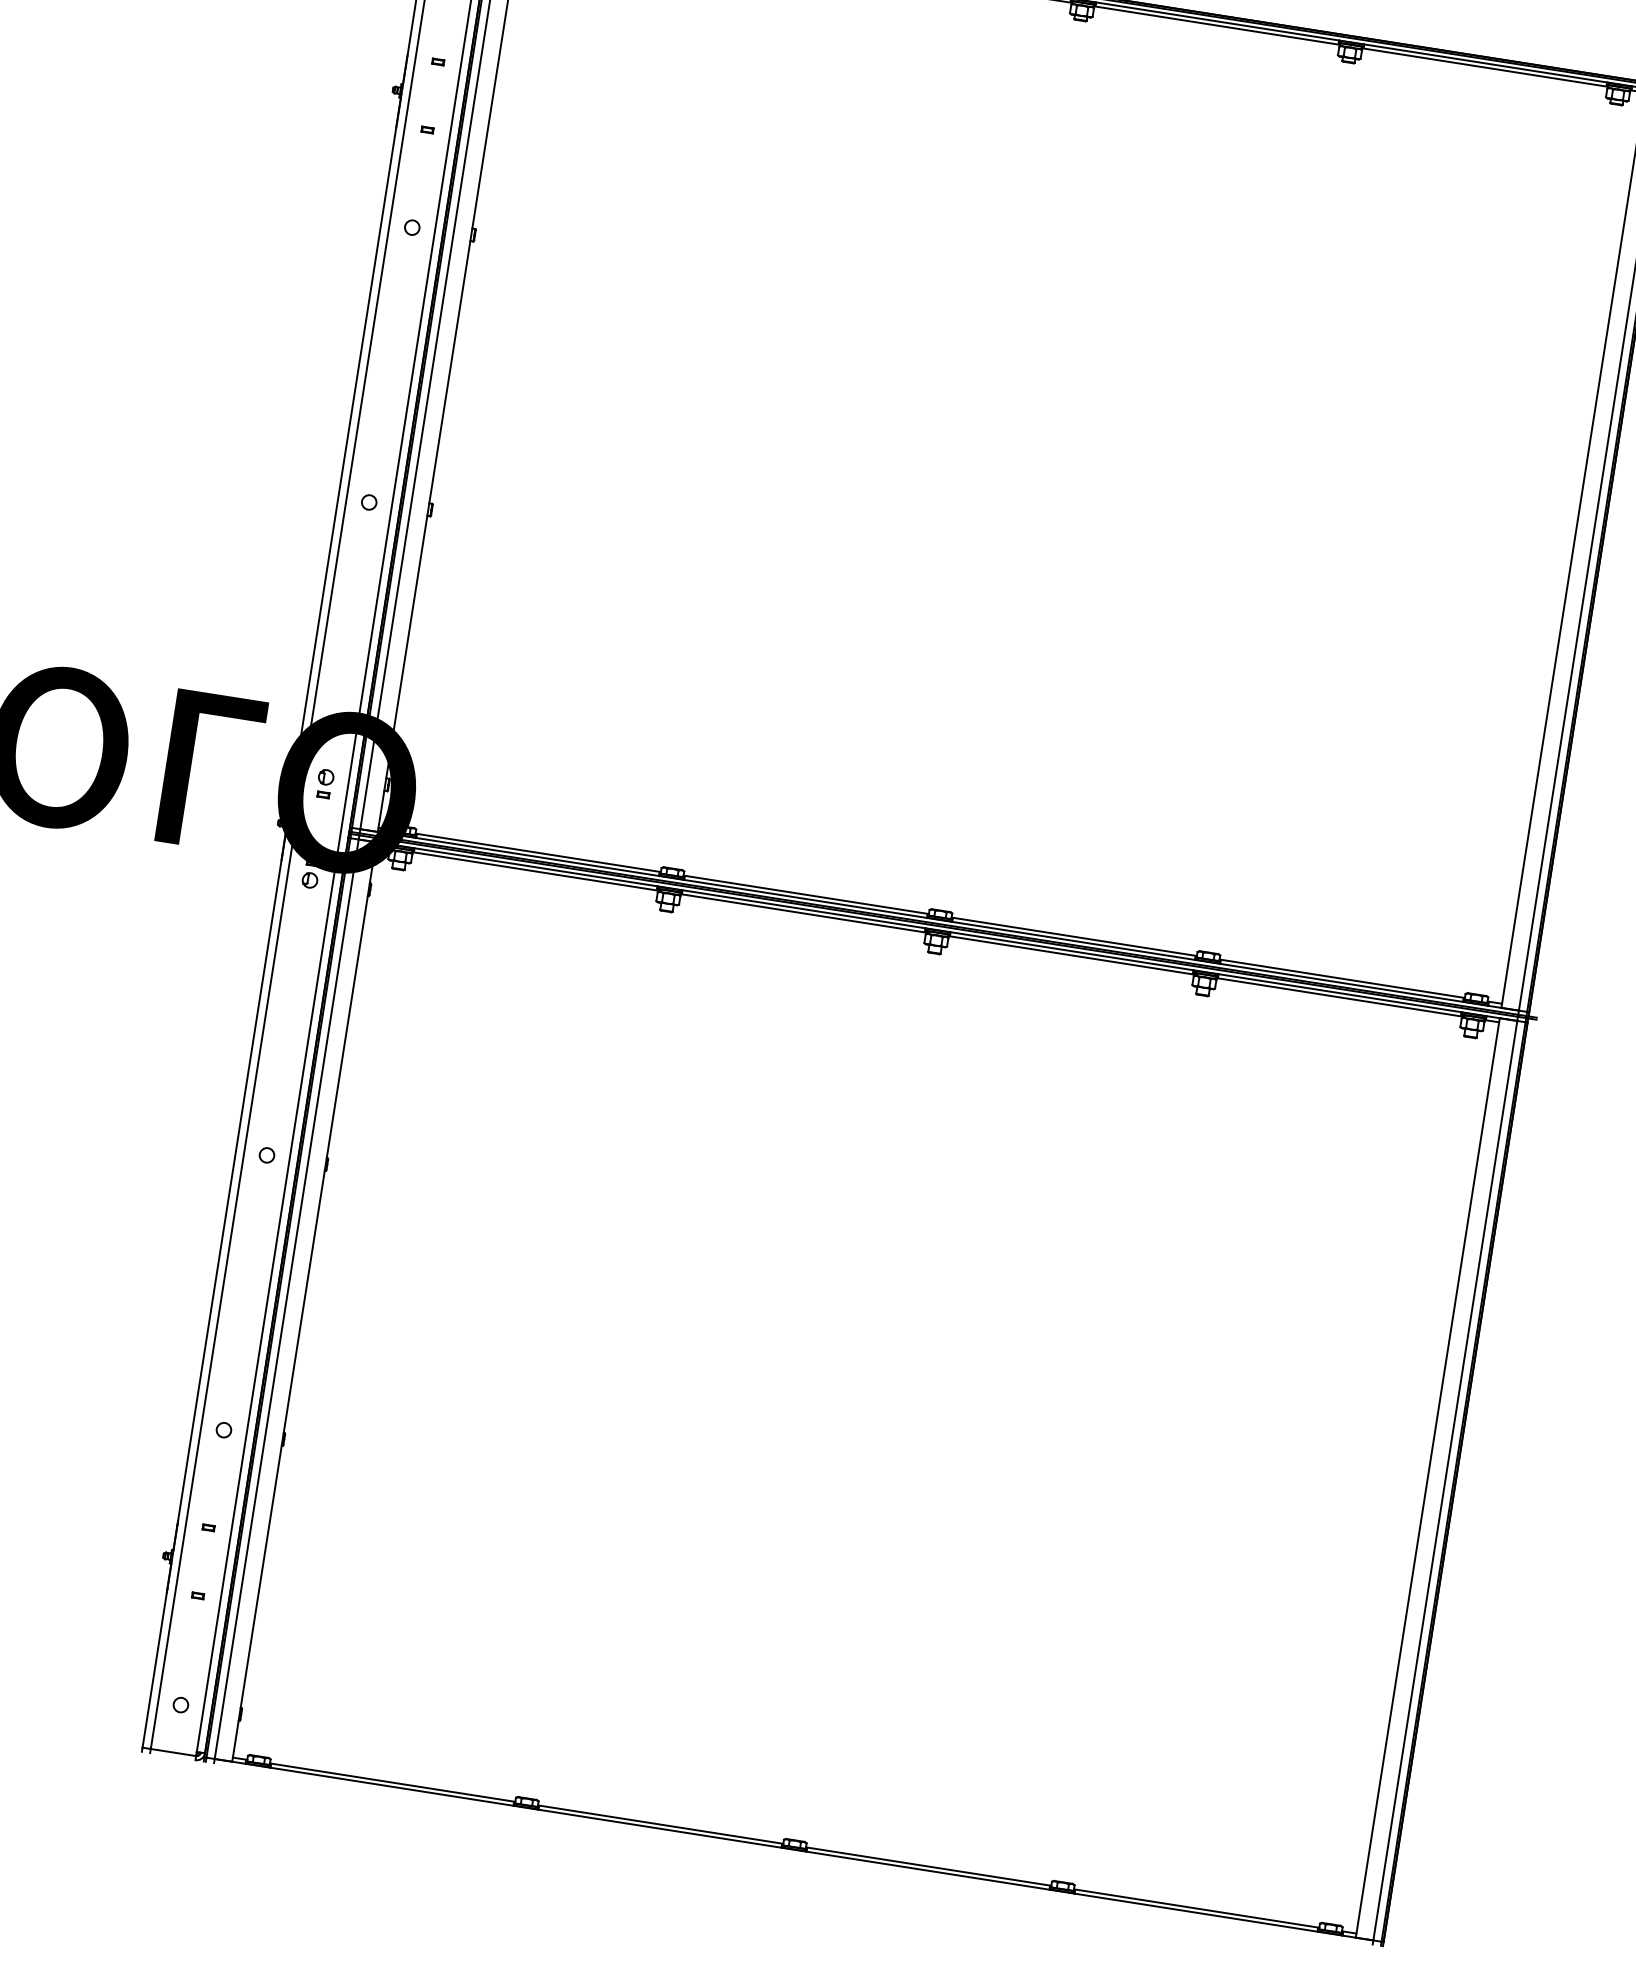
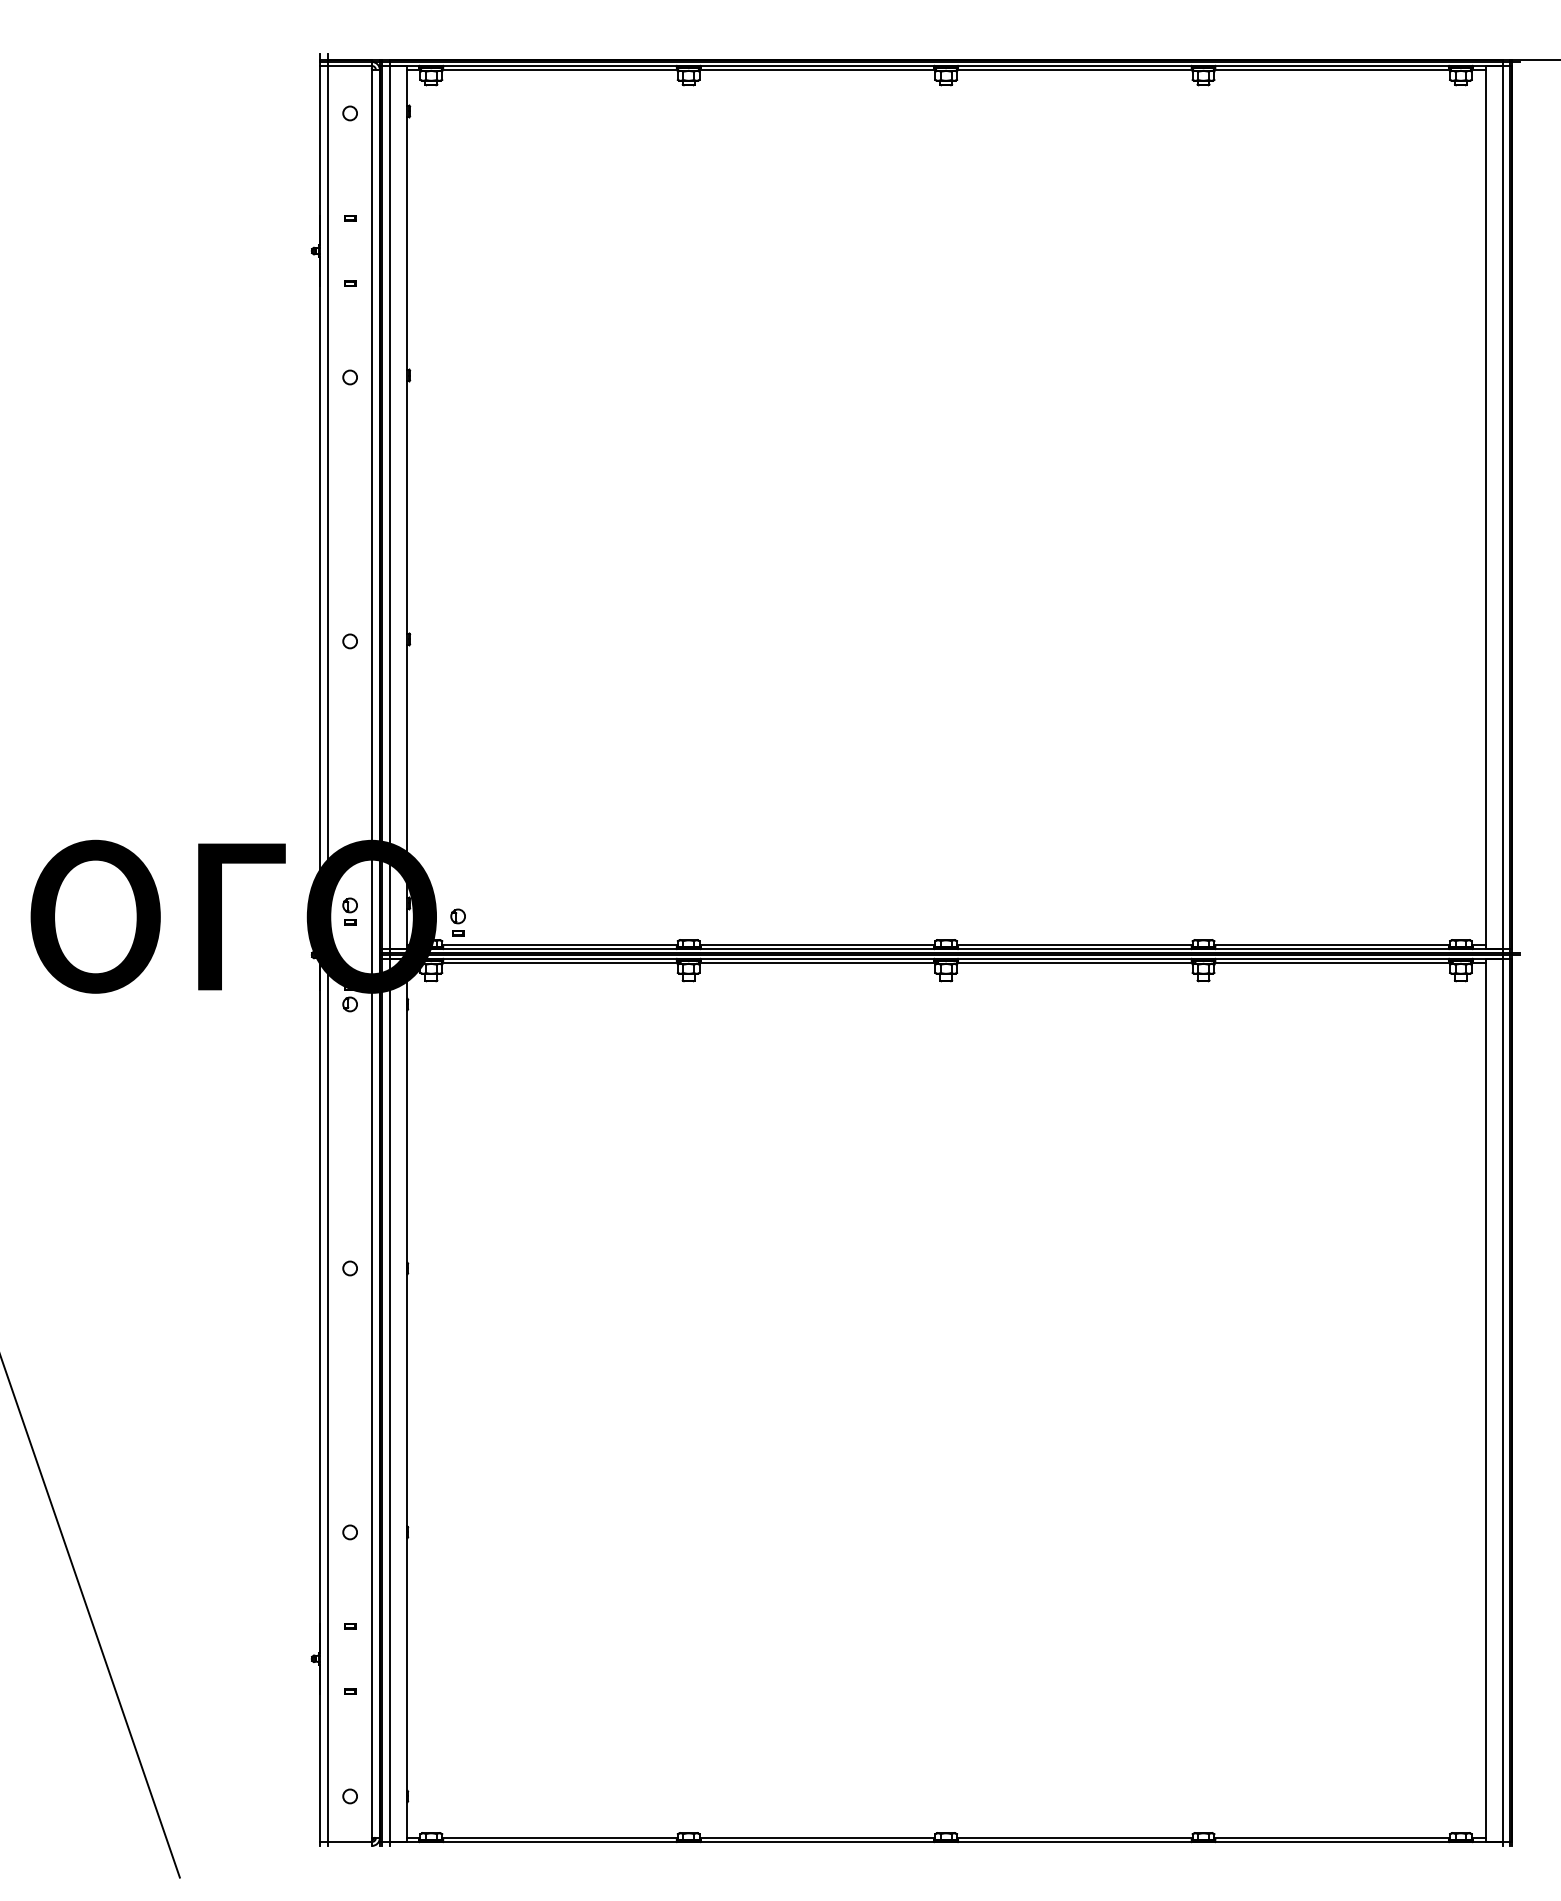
part: (435, 812) -> (457, 922), added

